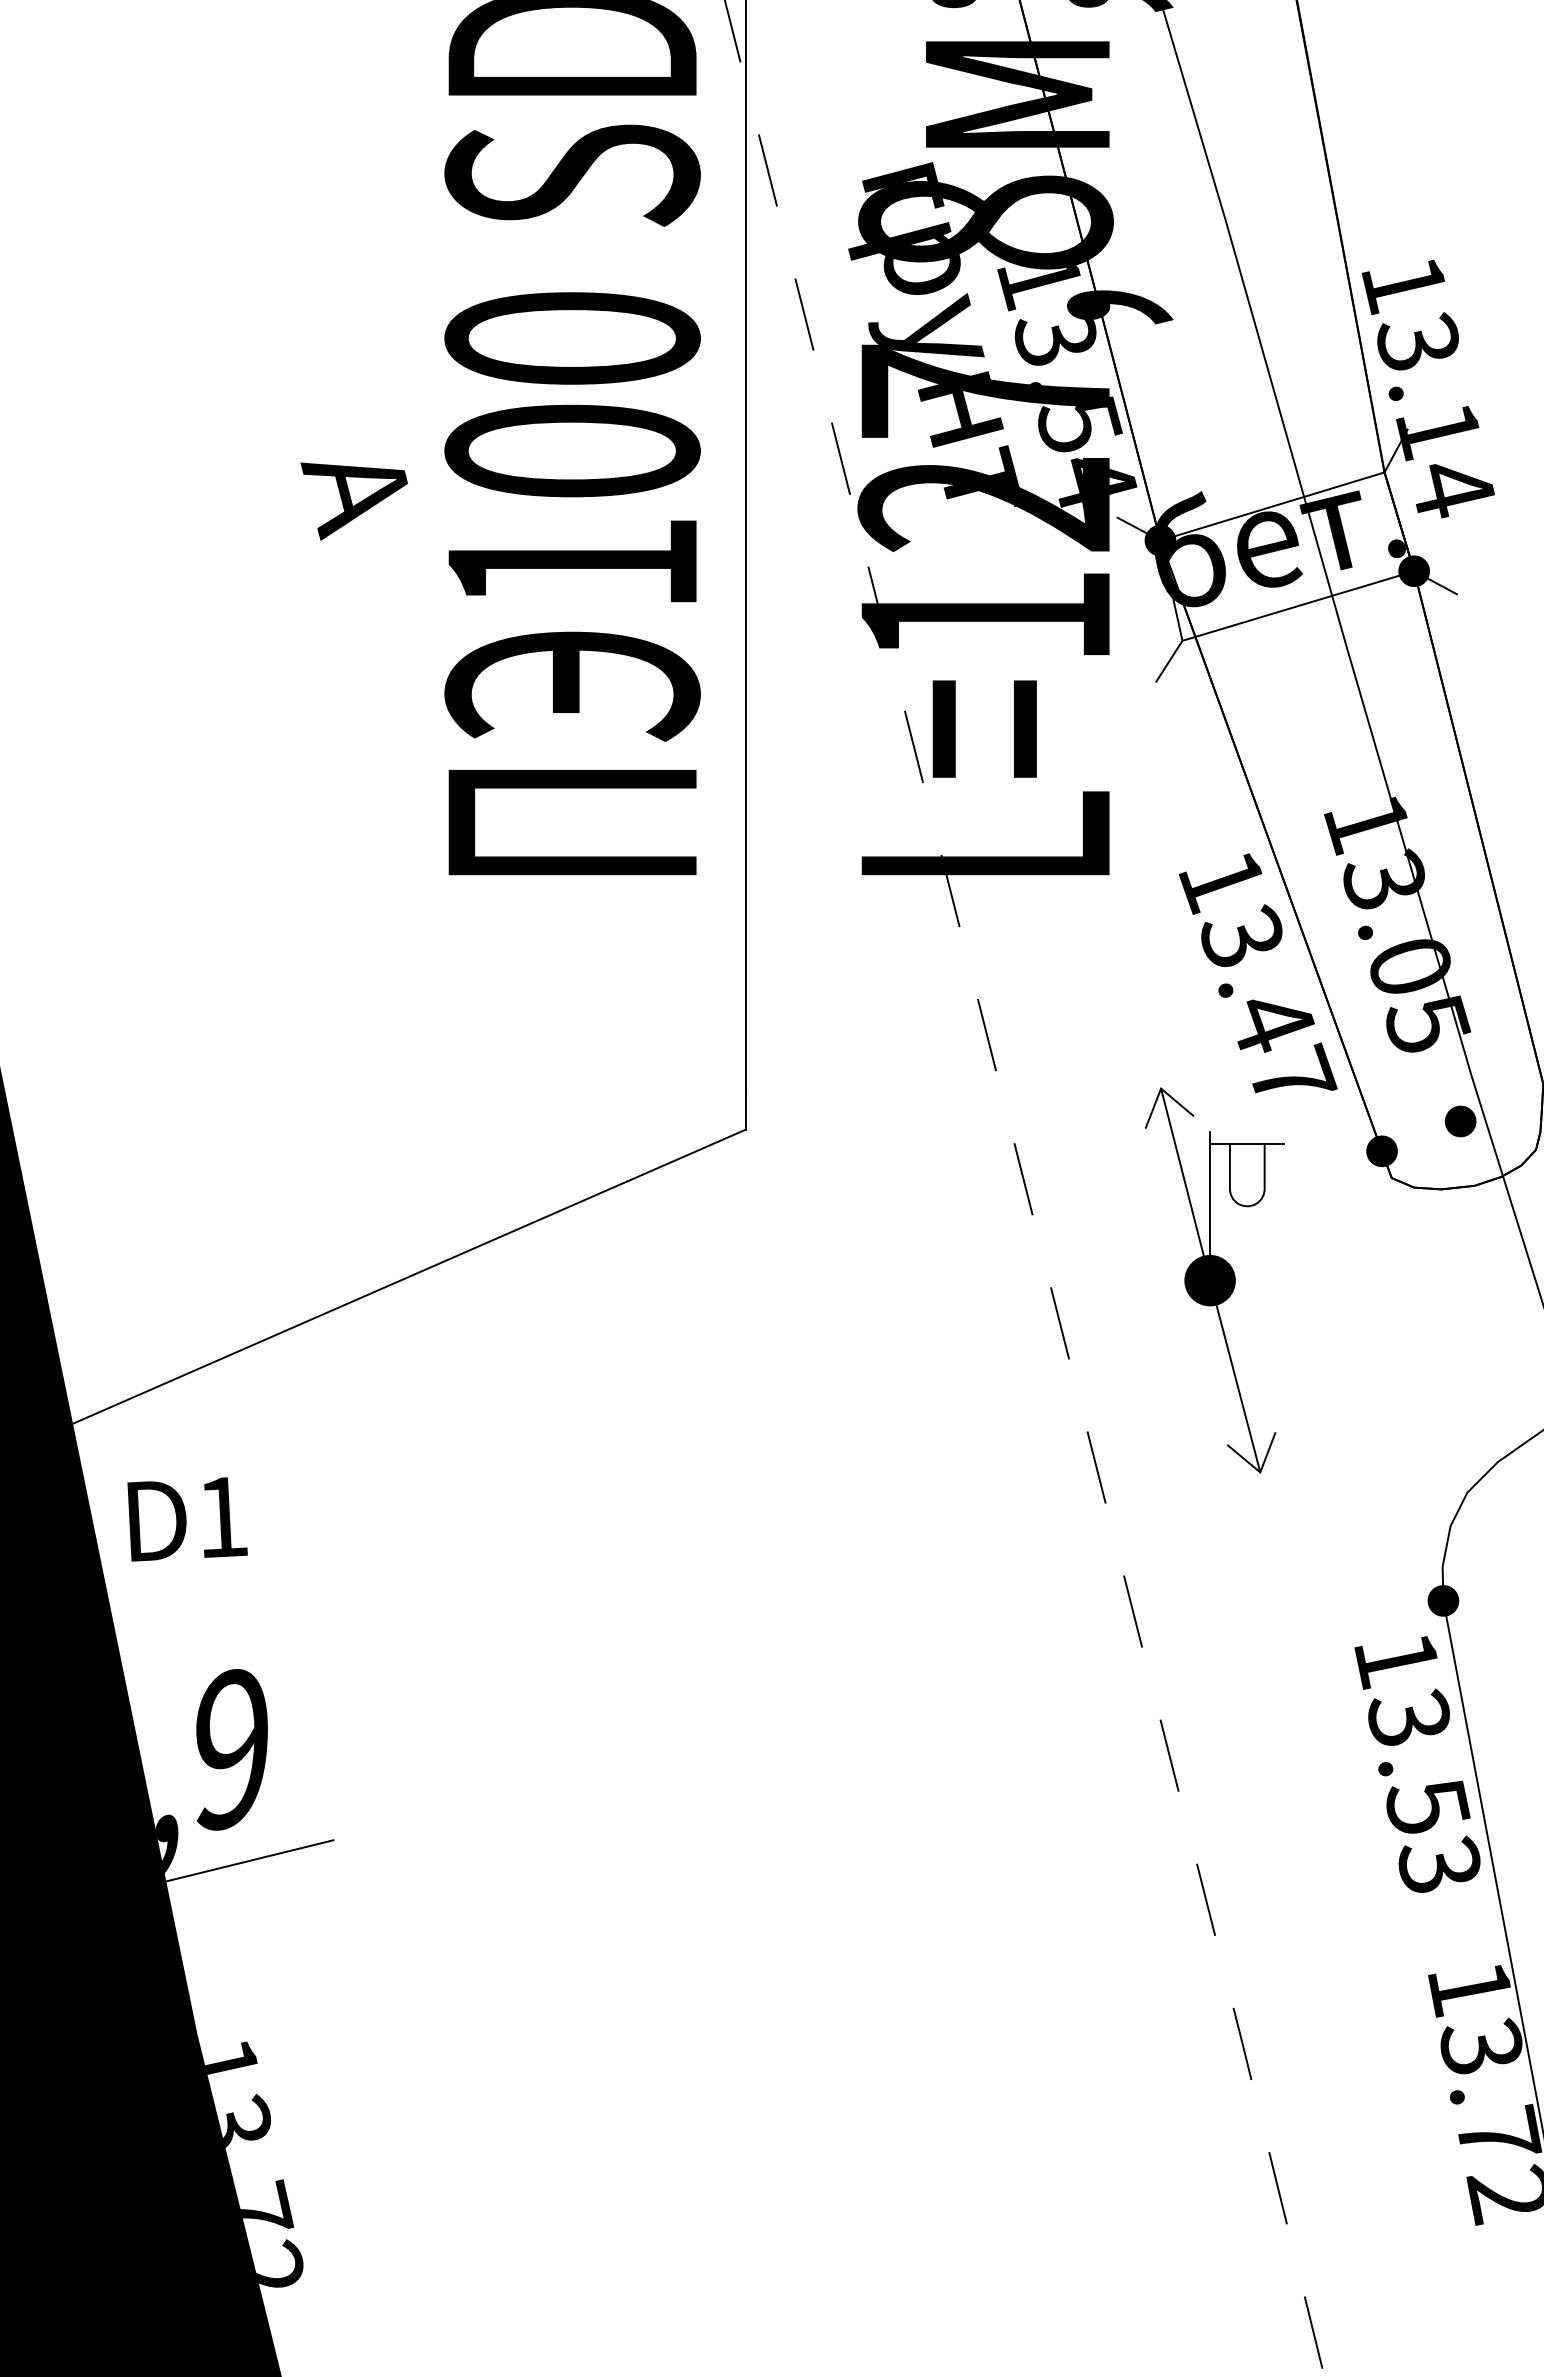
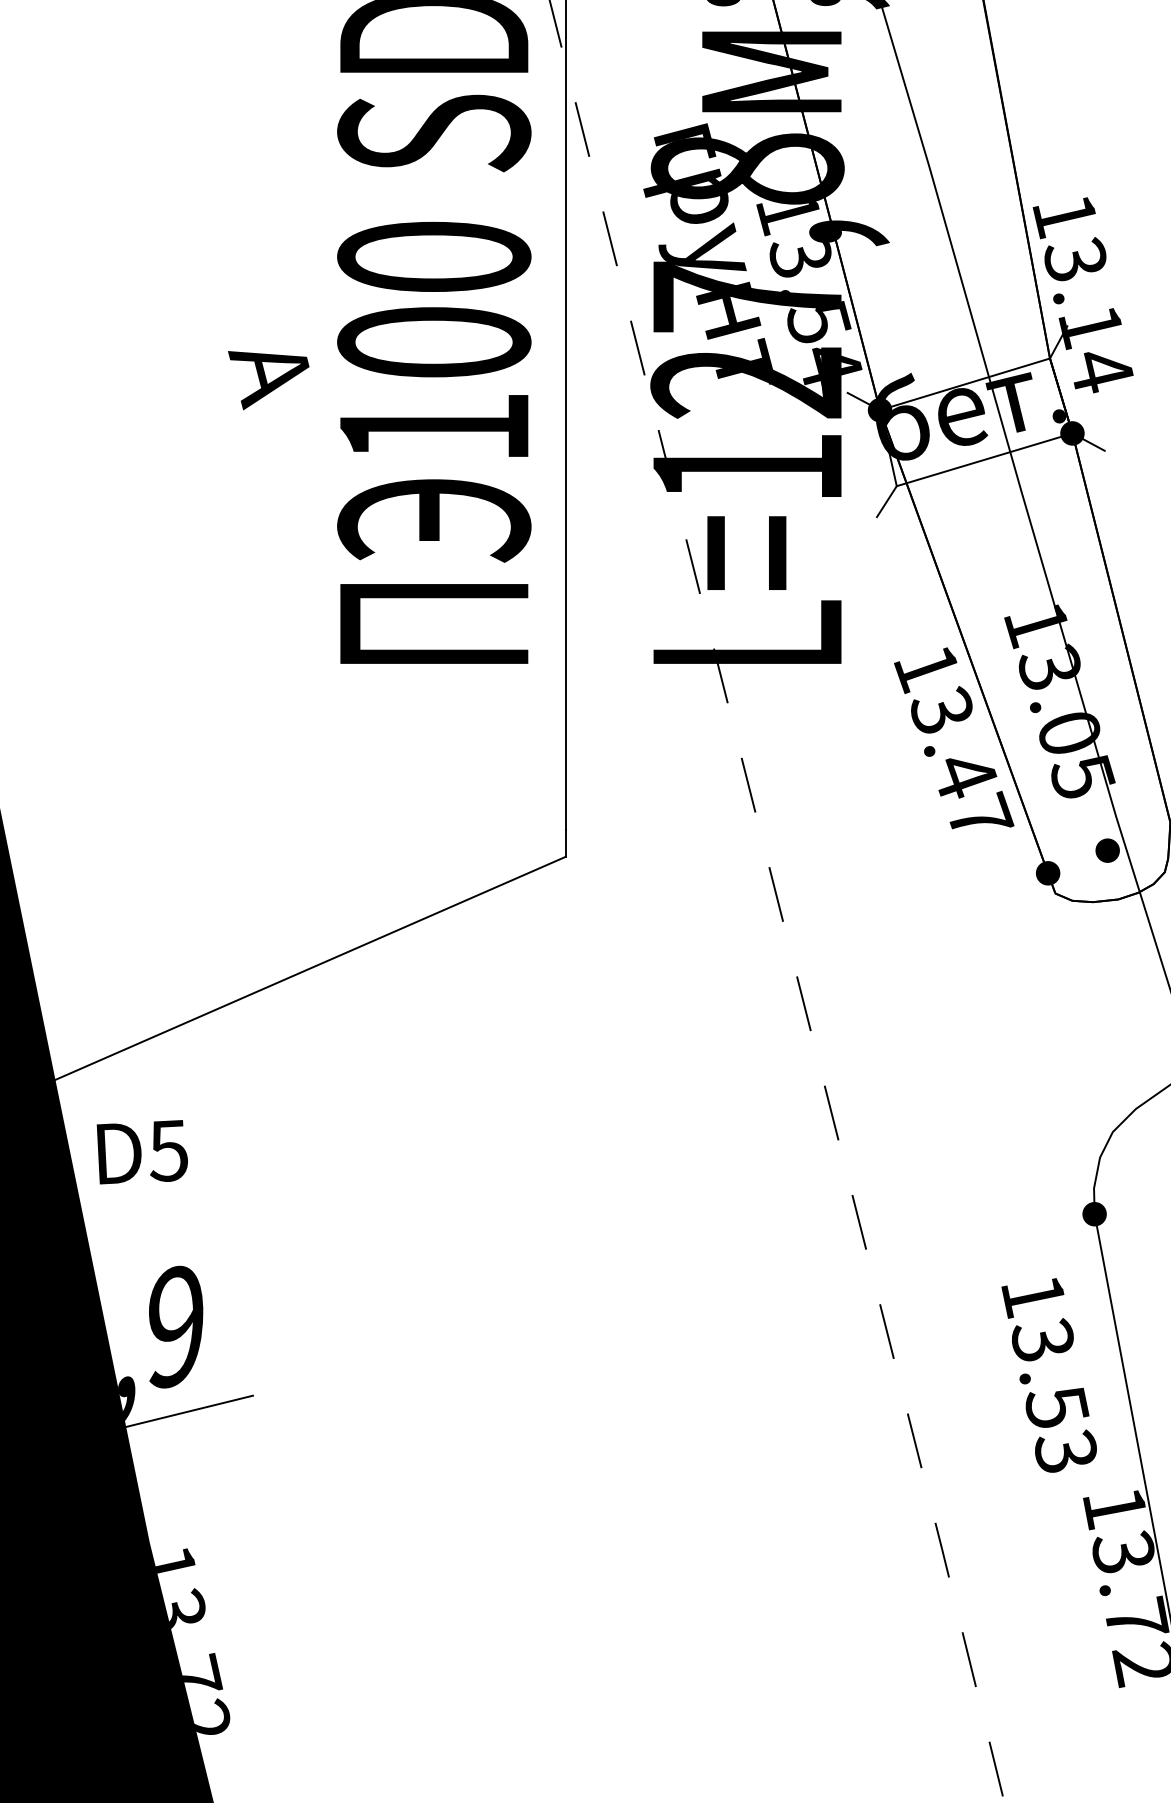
part: (1214, 1280) -> (921, 971), removed
text: (222, 1517) -> (168, 1150), D1 -> D5
text: (1417, 1764) -> (1049, 1375), moved

